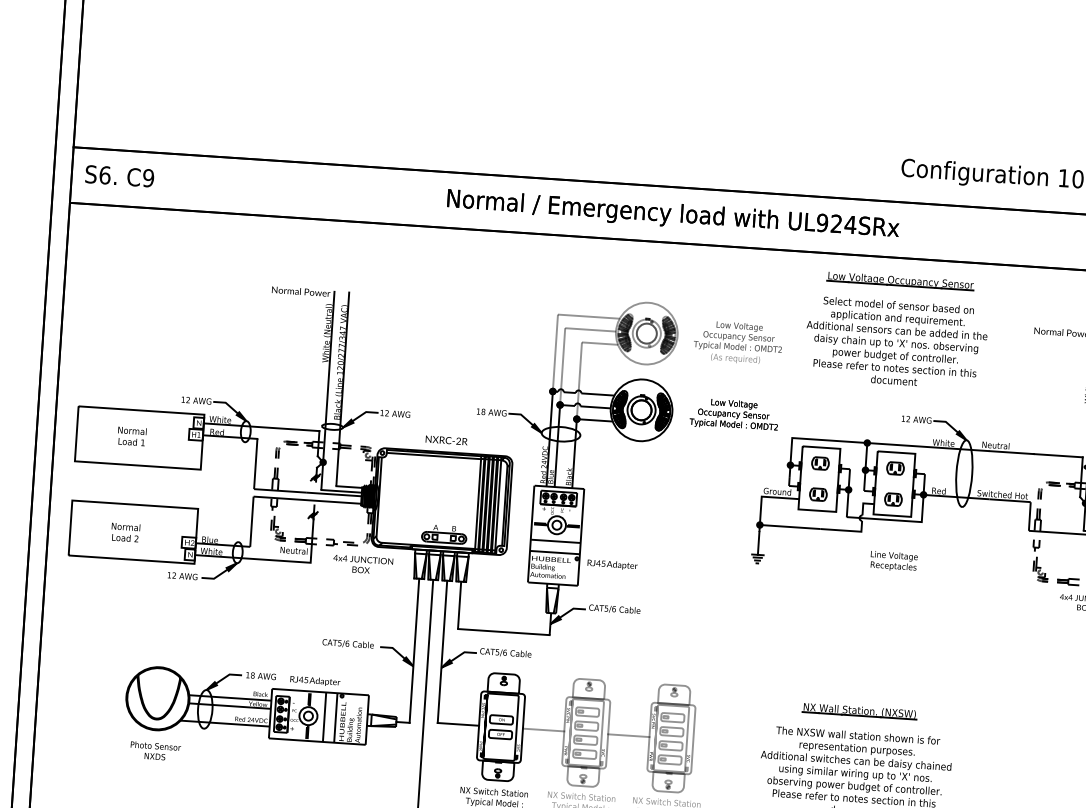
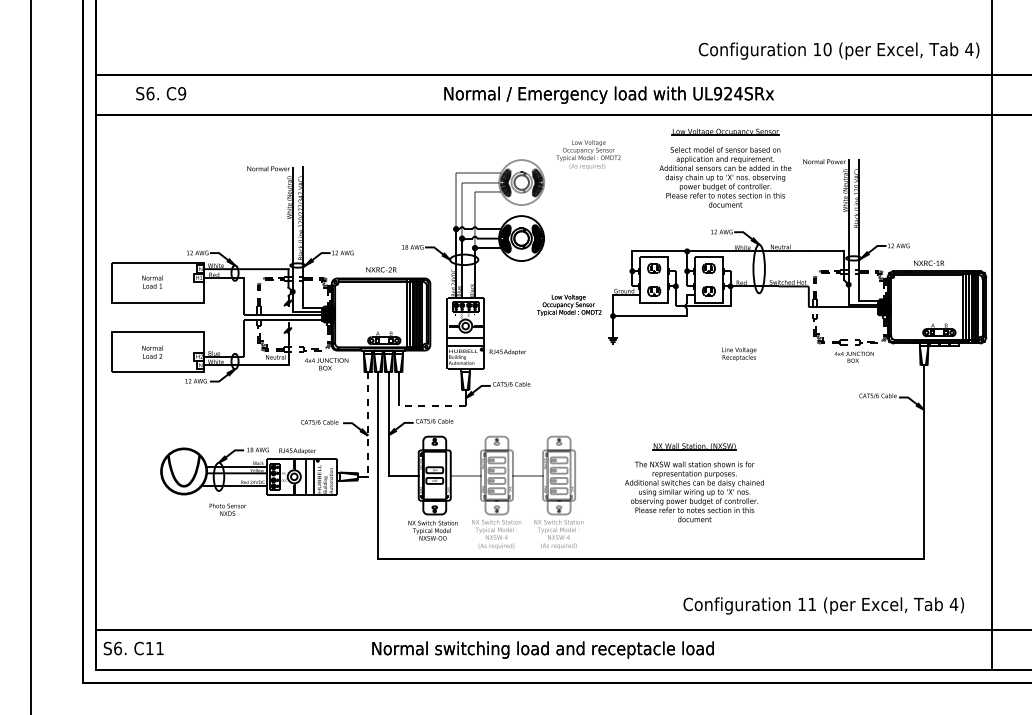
text: (120, 176) -> (161, 93), moved
text: (672, 214) -> (608, 94), moved
part: (897, 329) -> (725, 167), moved
text: (738, 342) -> (588, 154), moved
text: (734, 413) -> (569, 304), moved
text: (894, 560) -> (739, 353), moved
line: (502, 632) -> (431, 406), solid -> dashed
line: (414, 651) -> (368, 424), solid -> dashed
text: (155, 750) -> (227, 509), moved

